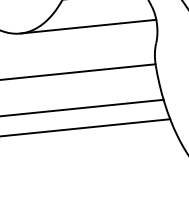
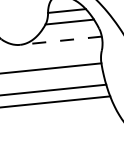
line: (87, 26) -> (60, 40), solid -> dashed

